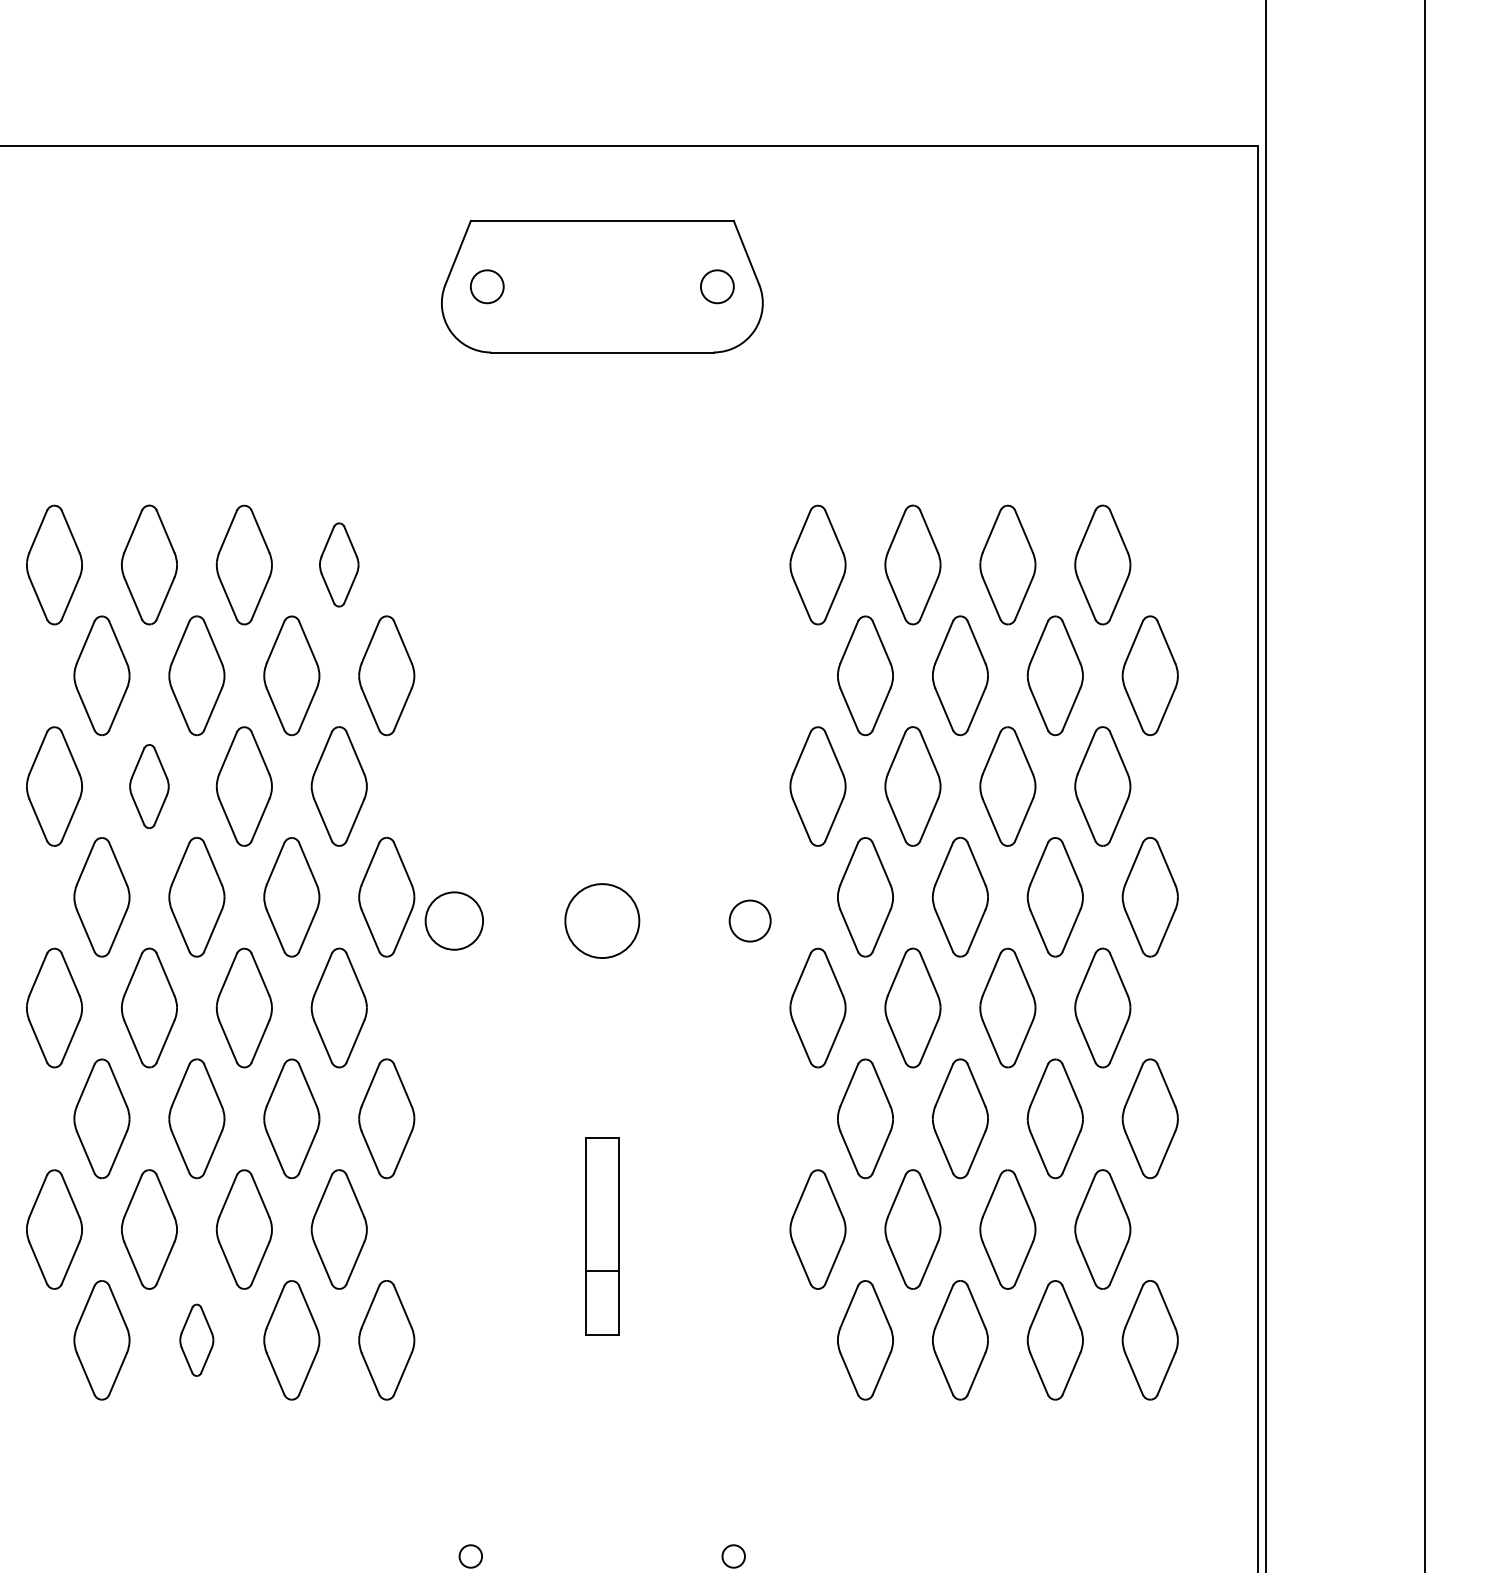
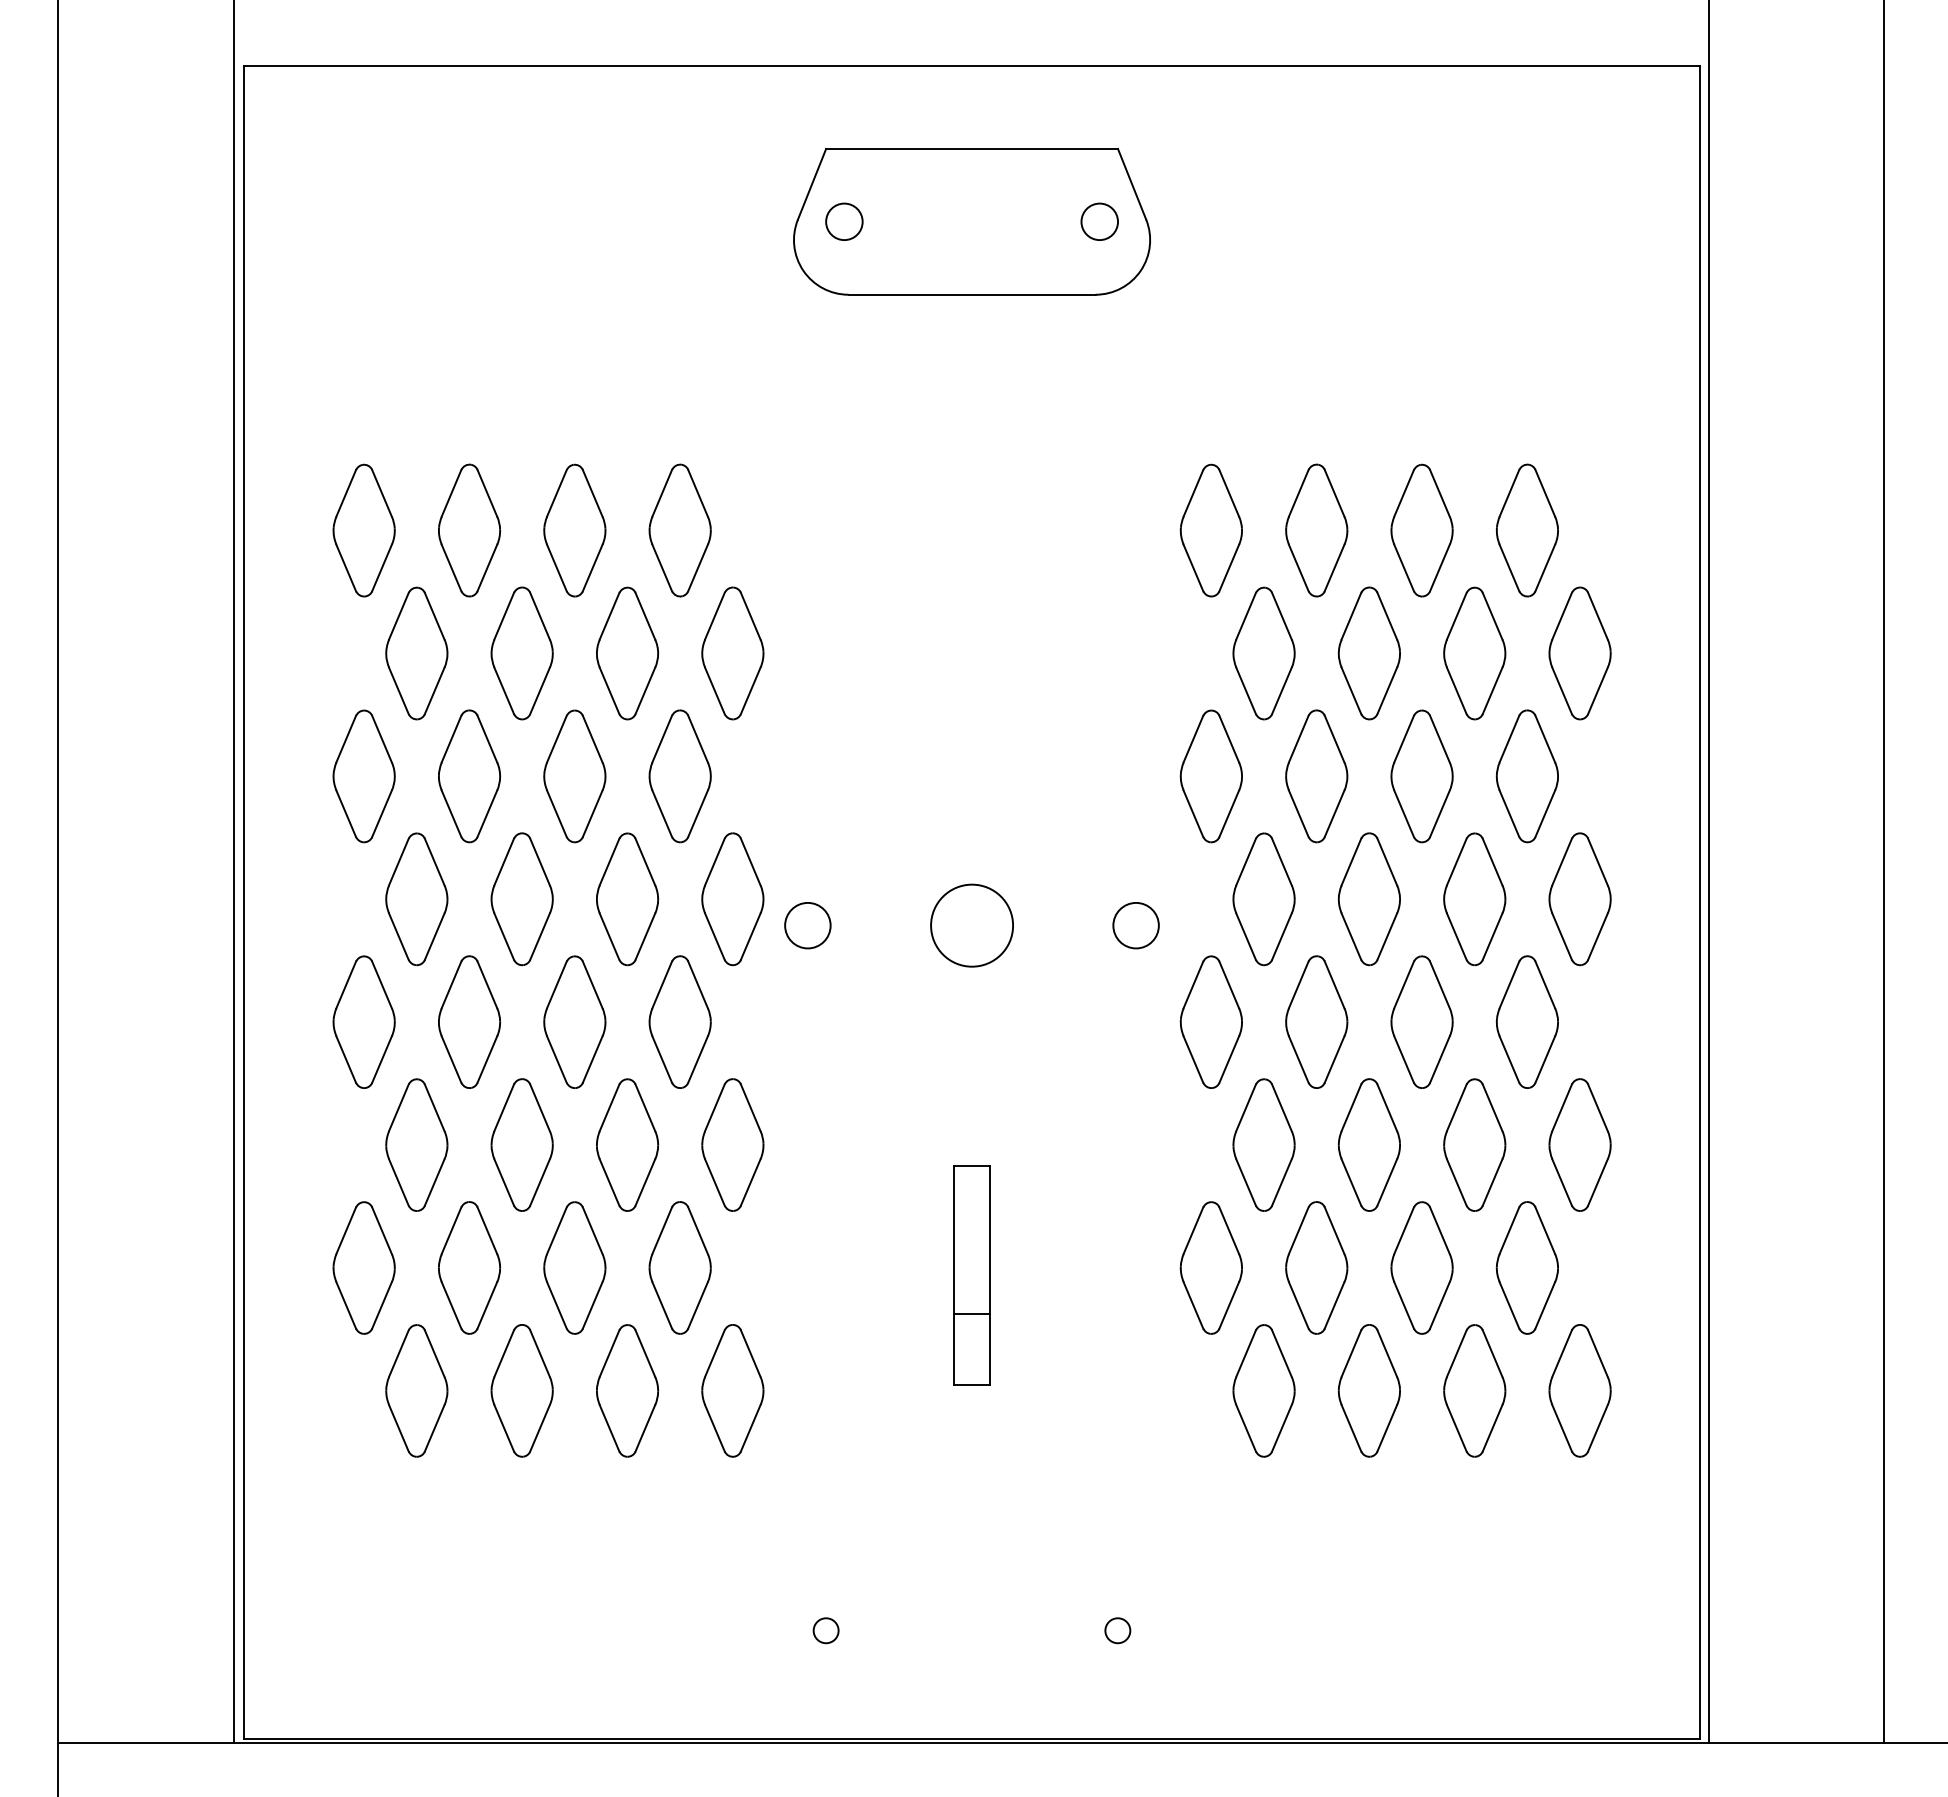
part: (338, 564) -> (679, 530), size x1.43
part: (149, 786) -> (469, 776), size x1.43
circle: (454, 920) -> (807, 925), size x0.71
part: (196, 1339) -> (521, 1390), size x1.67

